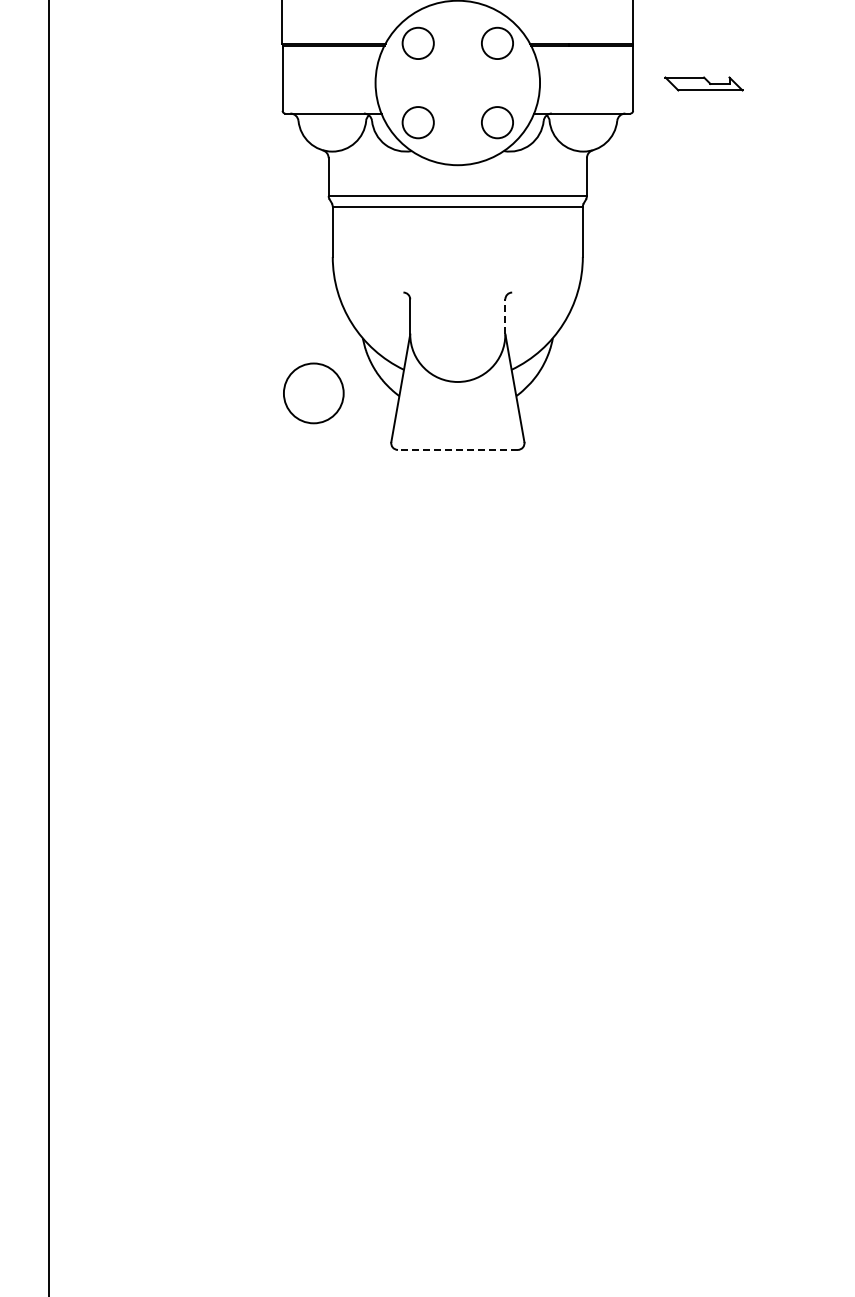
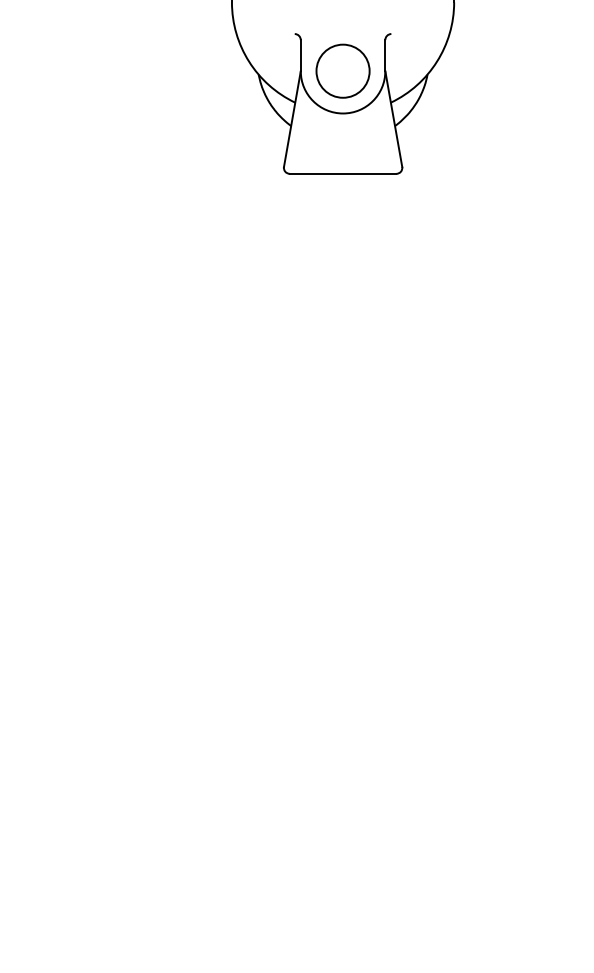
line: (505, 316) -> (385, 55), dashed -> solid
circle: (313, 393) -> (342, 71), moved
line: (457, 449) -> (342, 173), dashed -> solid

